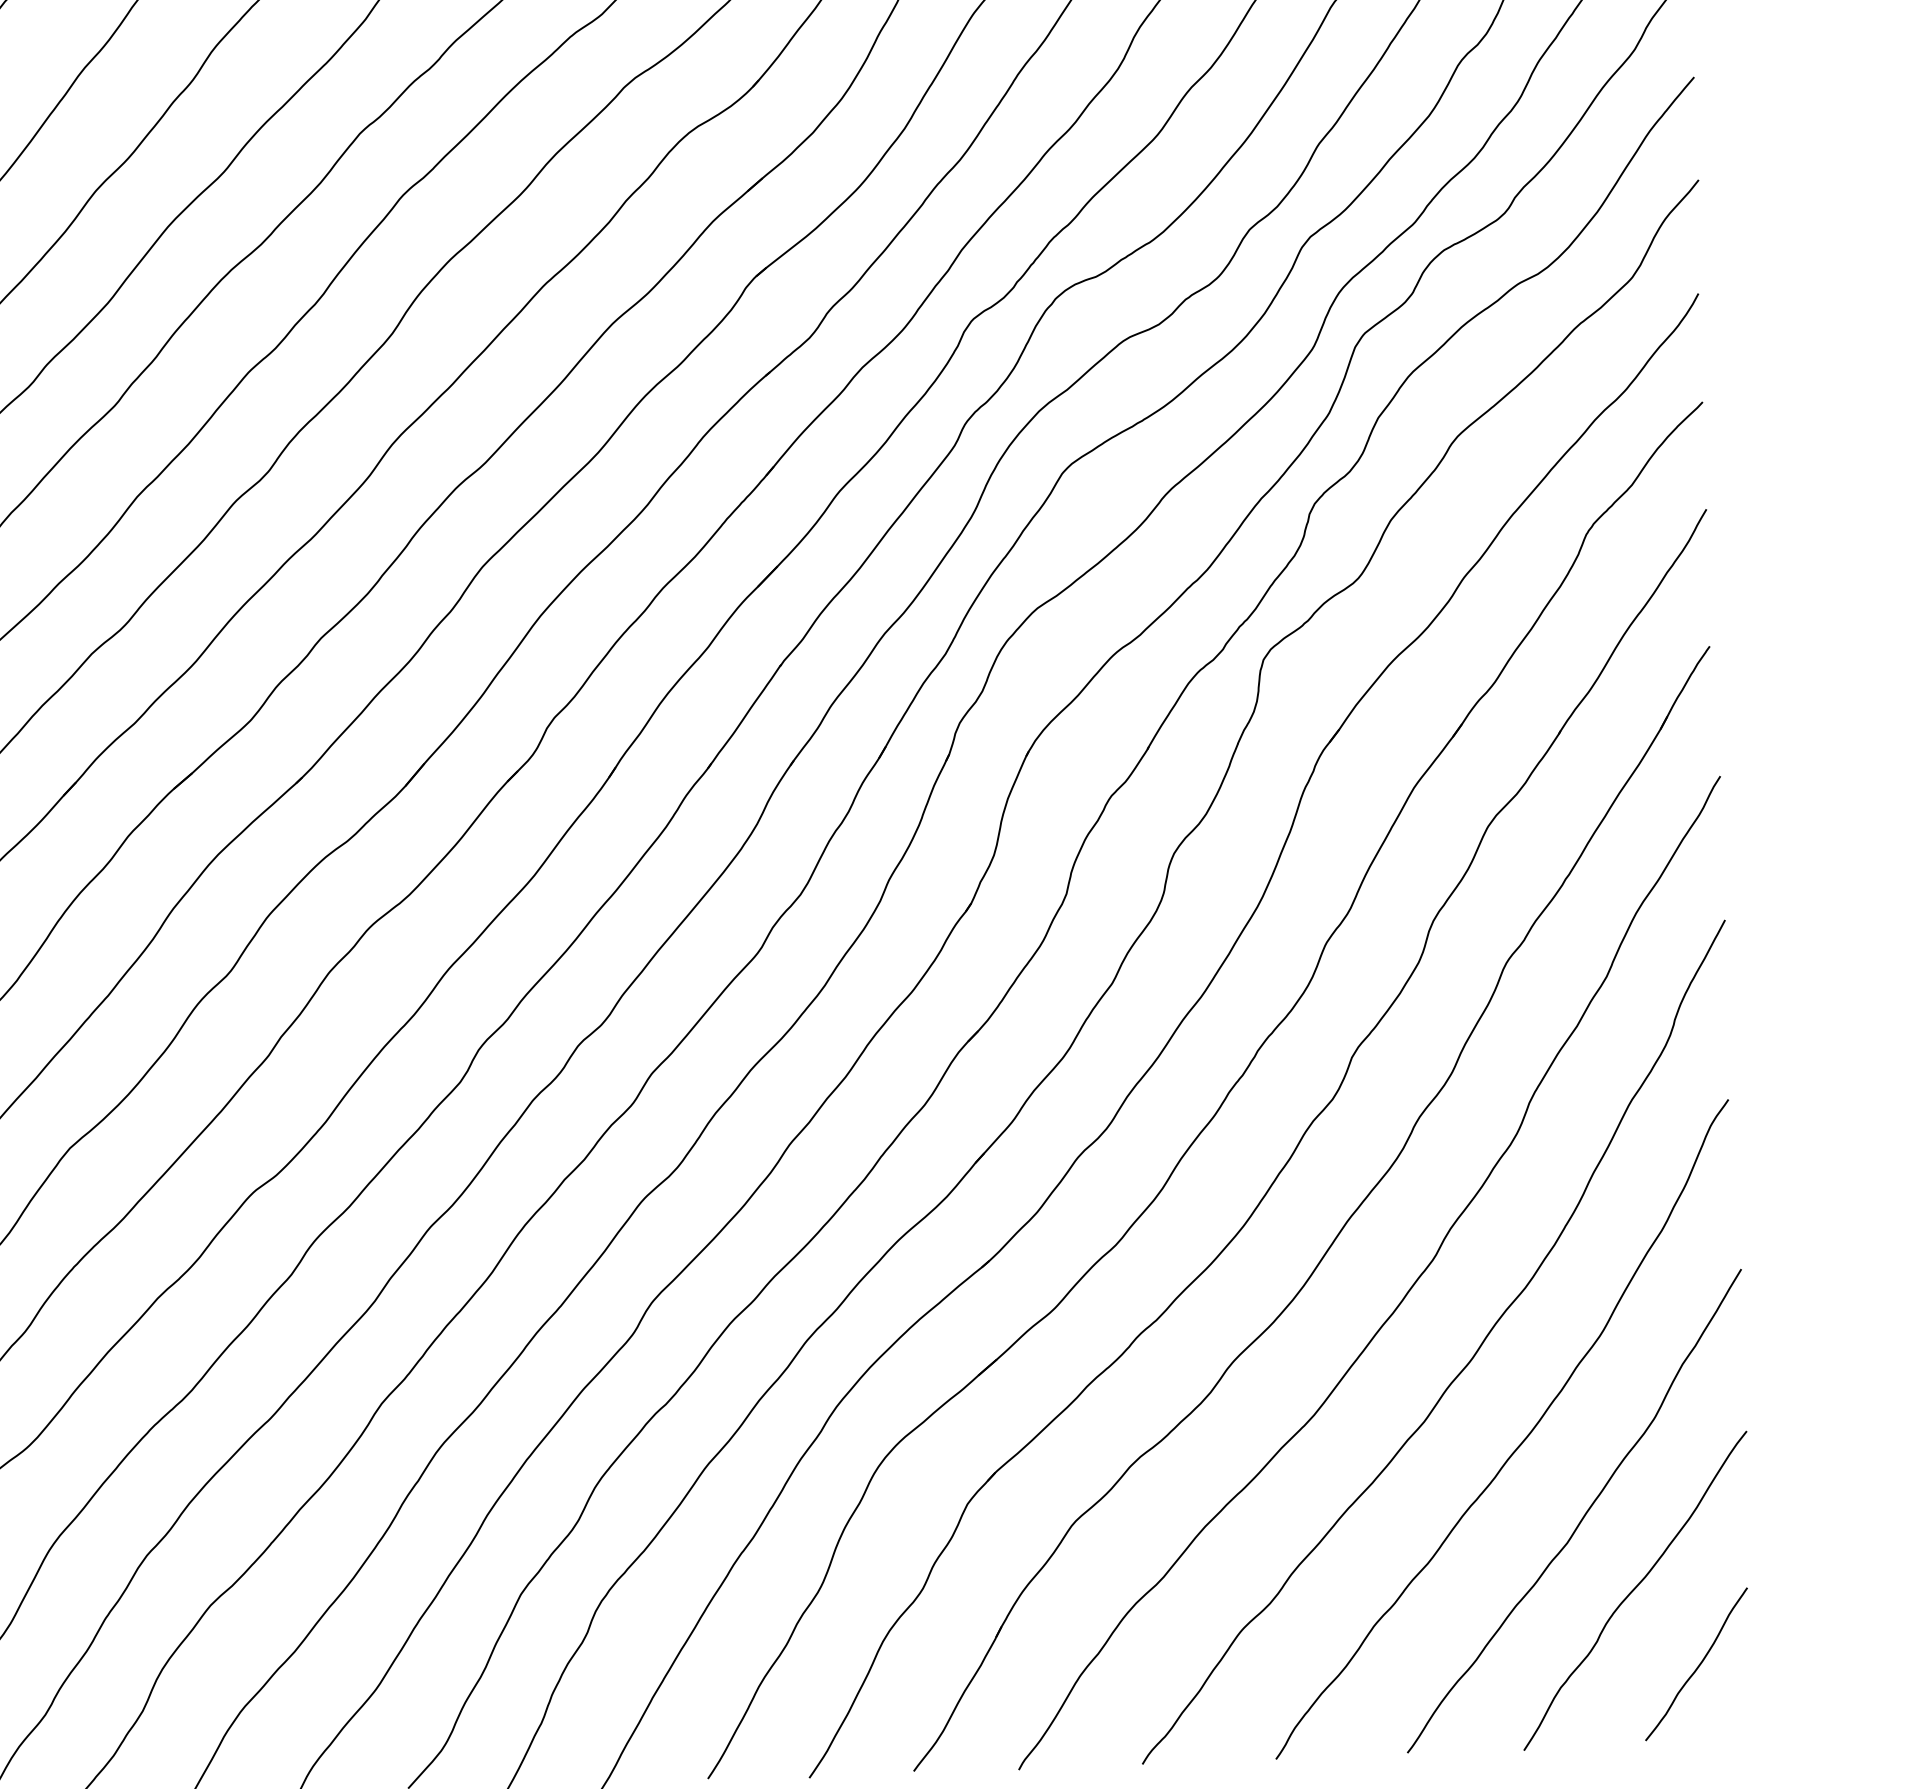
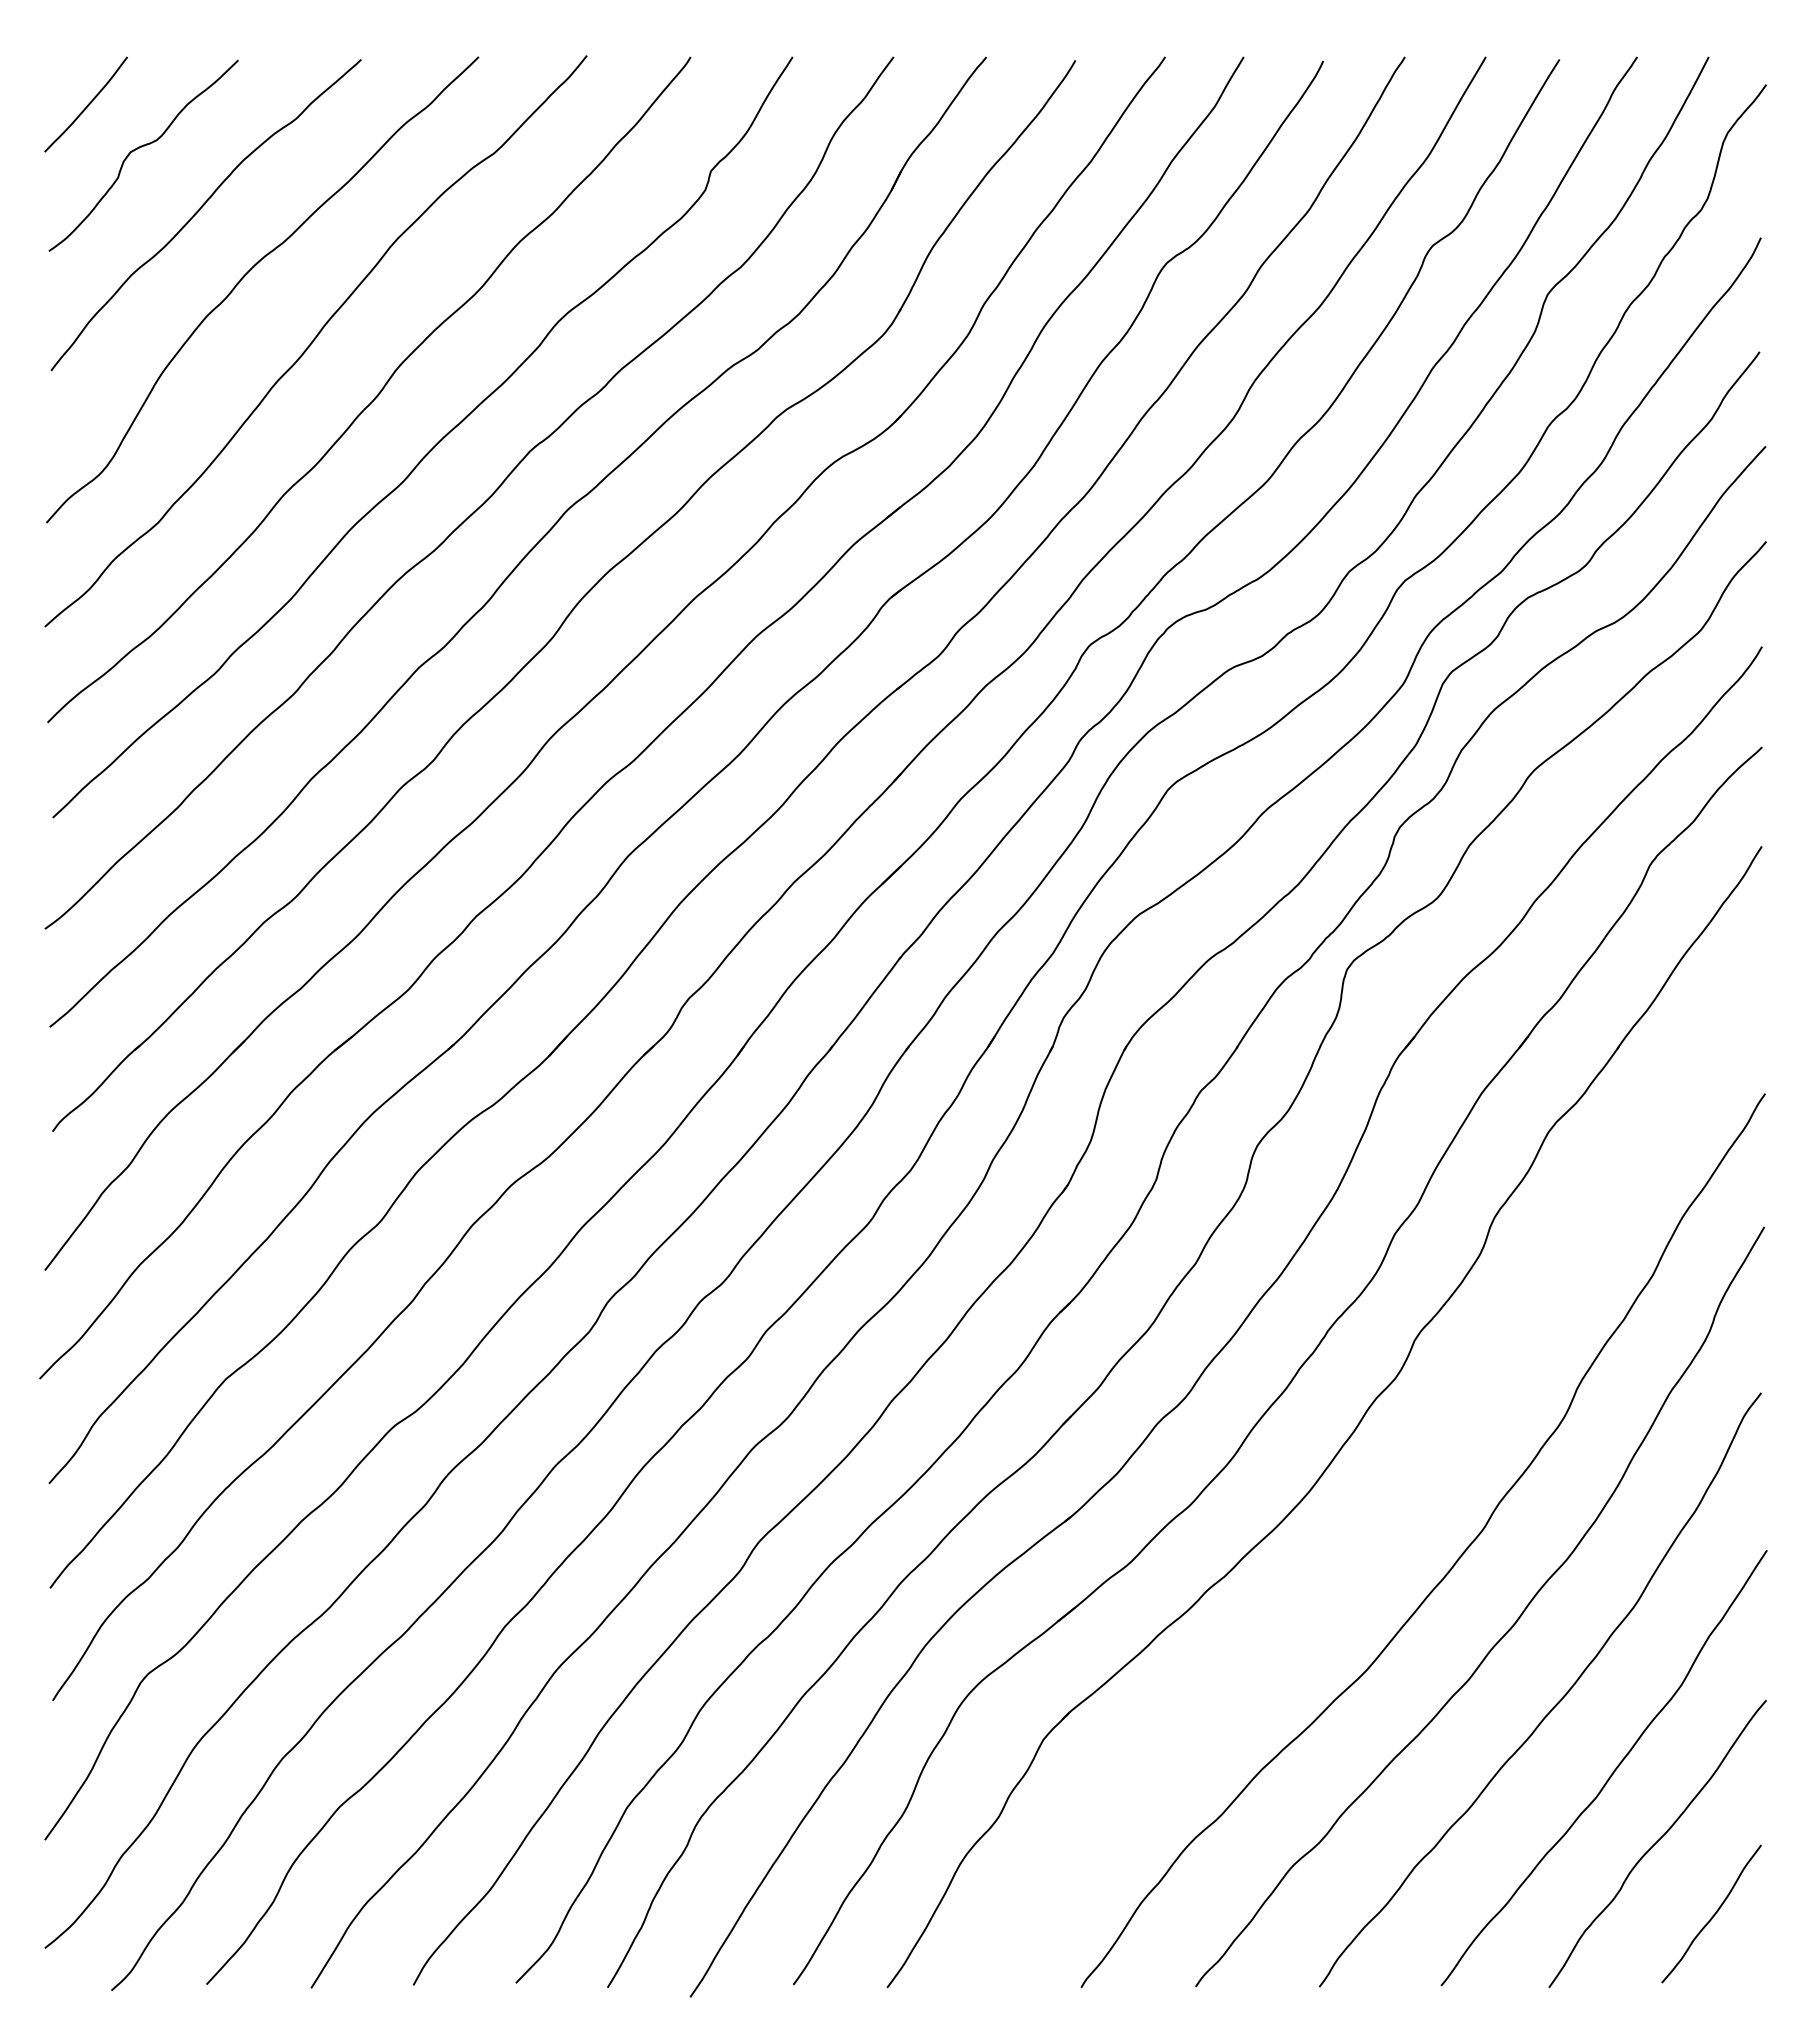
part: (1340, 1229) -> (1397, 1499), removed

